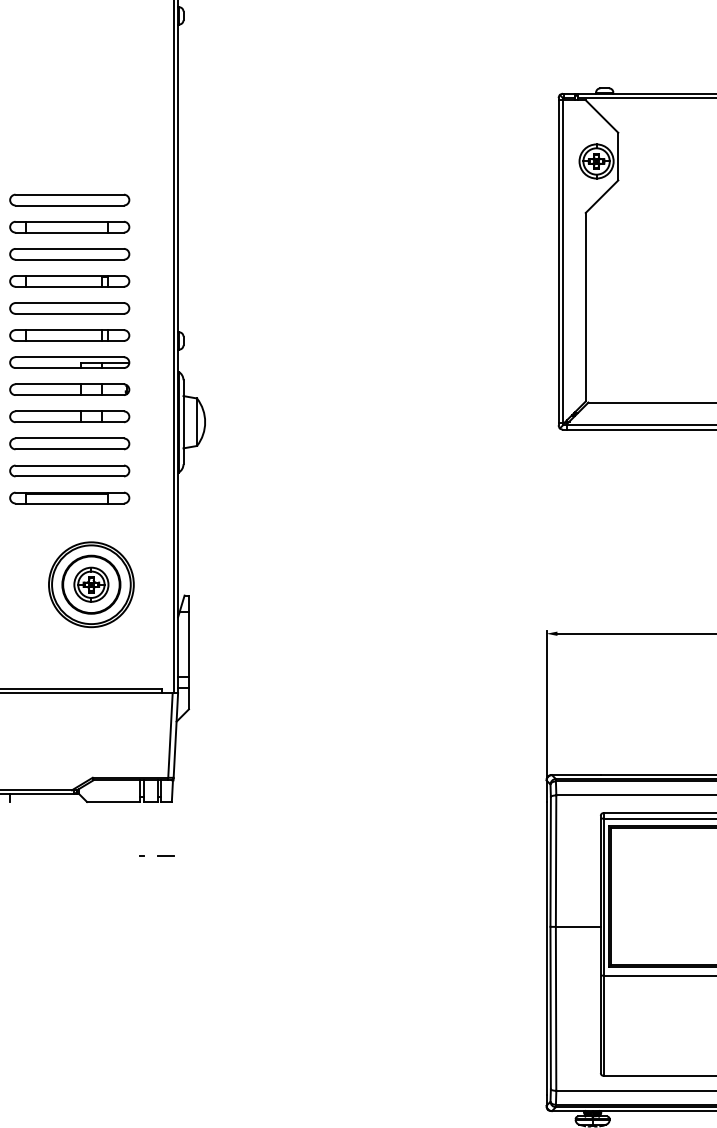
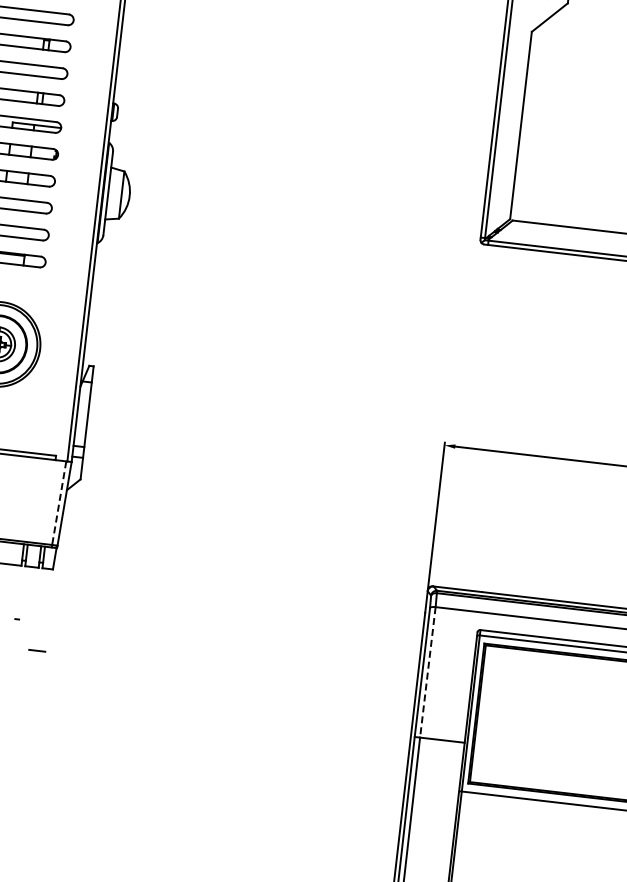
line: (170, 735) -> (59, 503), solid -> dashed
line: (165, 855) -> (37, 650), moved
line: (556, 861) -> (428, 672), solid -> dashed

